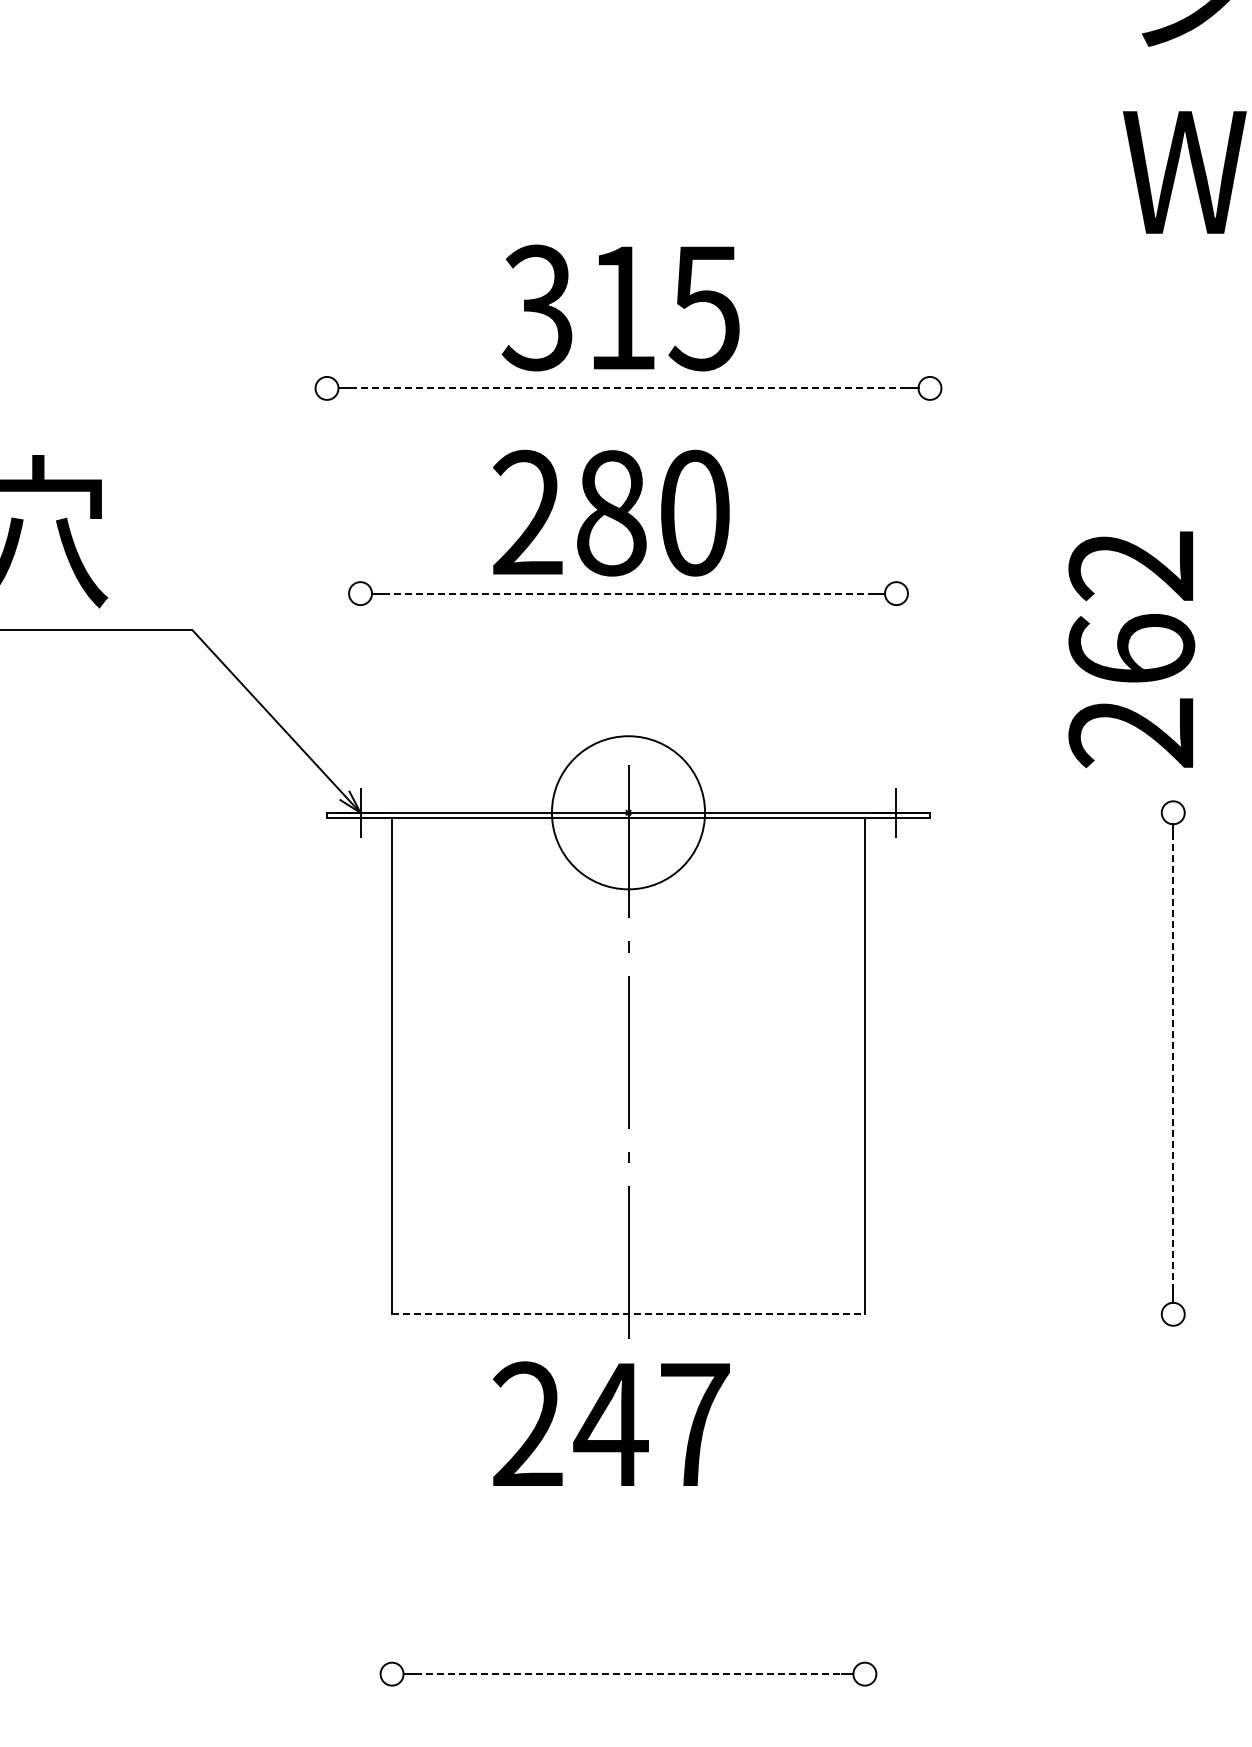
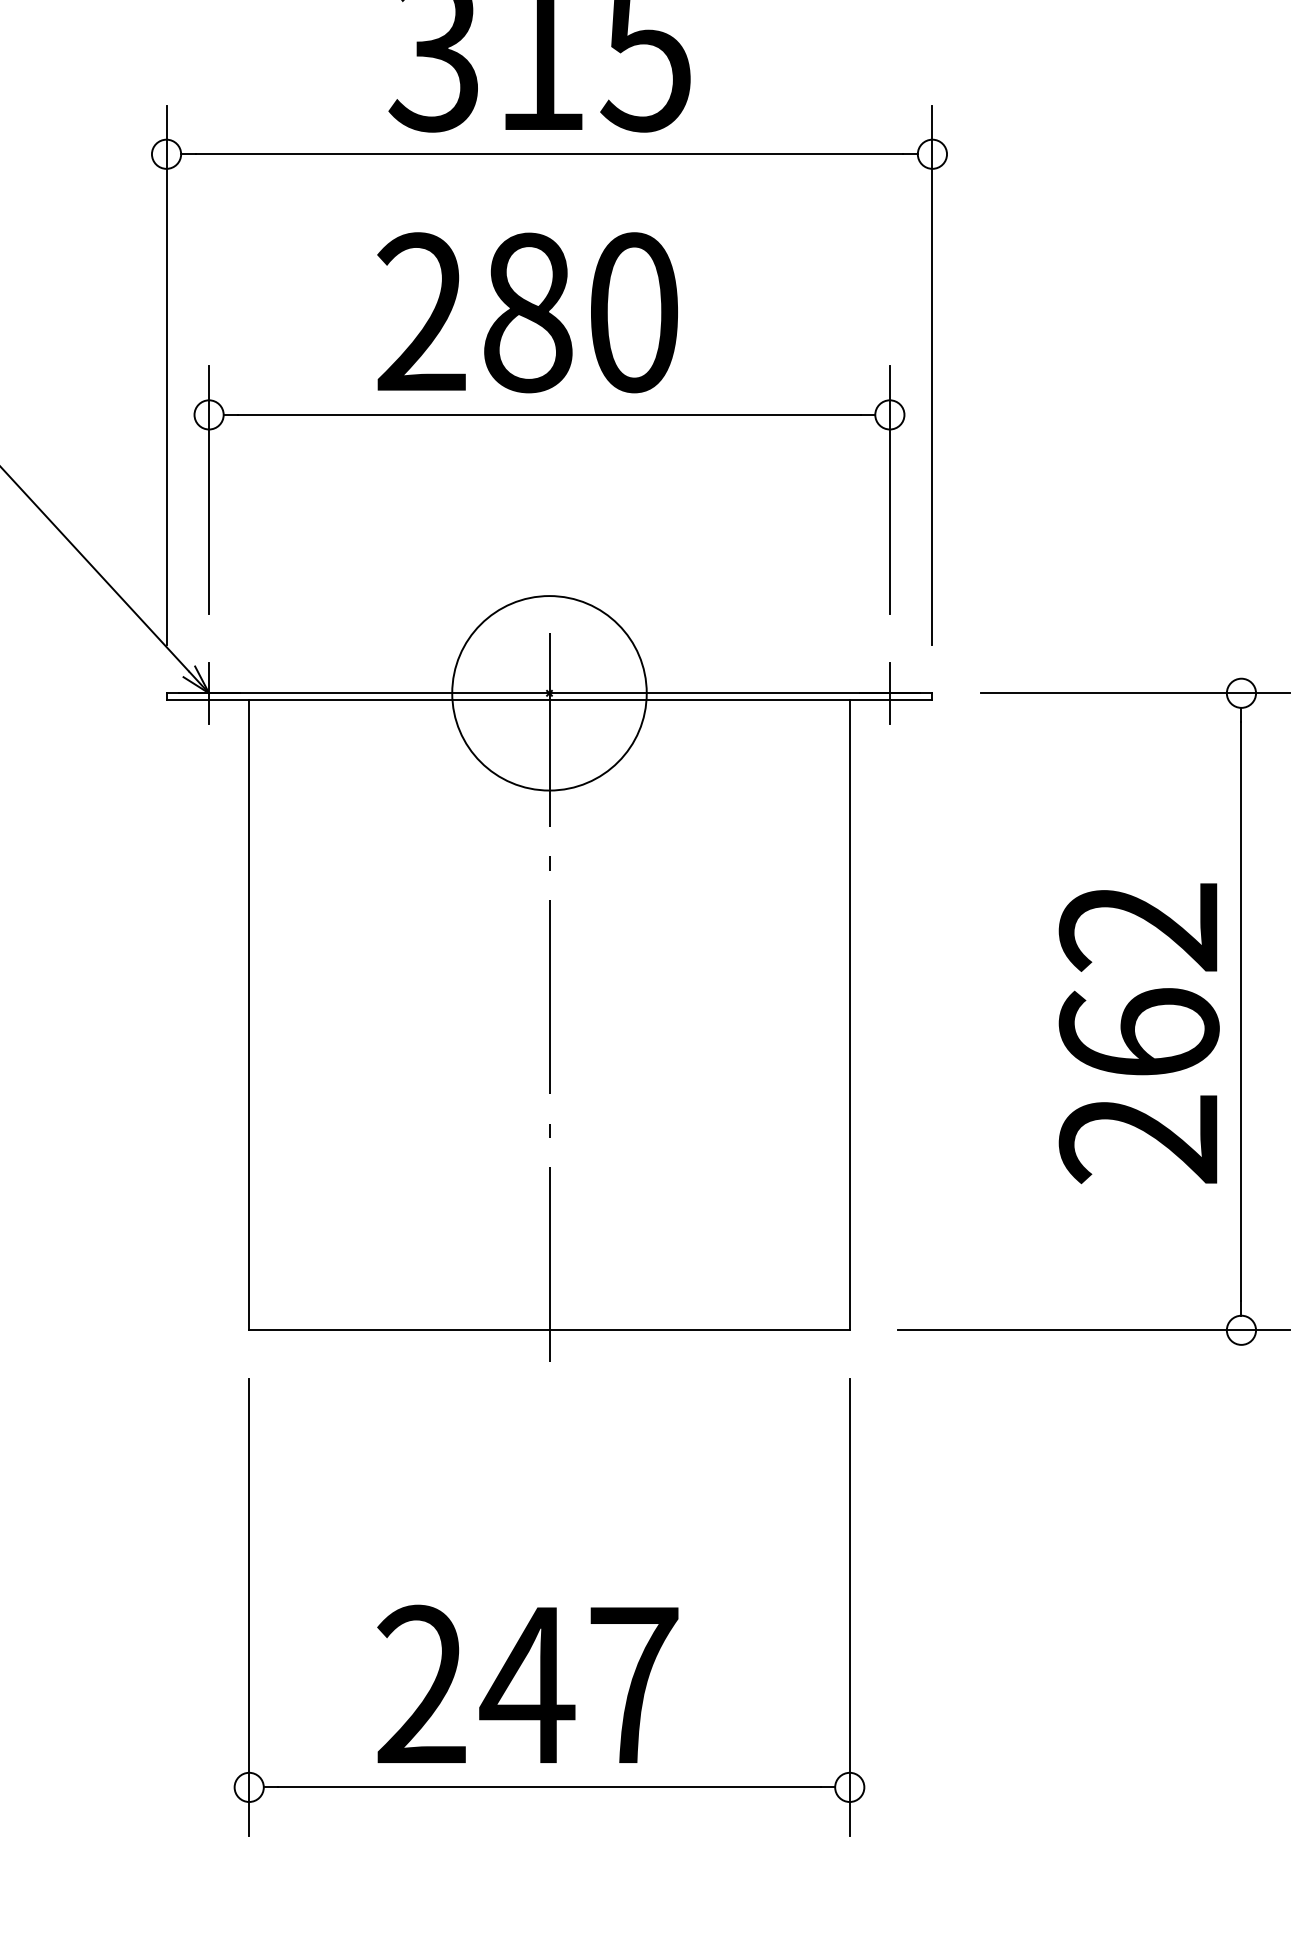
line: (628, 388) -> (549, 154), dashed -> solid
line: (327, 562) -> (167, 375), added
line: (929, 562) -> (931, 375), added
line: (629, 593) -> (550, 414), dashed -> solid
text: (1131, 649) -> (1138, 1033), moved
line: (360, 652) -> (209, 489), added
line: (896, 652) -> (889, 489), added
line: (1089, 812) -> (1135, 692), added
line: (1173, 1063) -> (1241, 1011), dashed -> solid
line: (629, 1314) -> (550, 1330), dashed -> solid
line: (1057, 1314) -> (1094, 1330), added
text: (611, 1423) -> (527, 1683), moved
line: (392, 1532) -> (249, 1607), added
line: (864, 1532) -> (849, 1607), added
line: (629, 1674) -> (550, 1787), dashed -> solid

